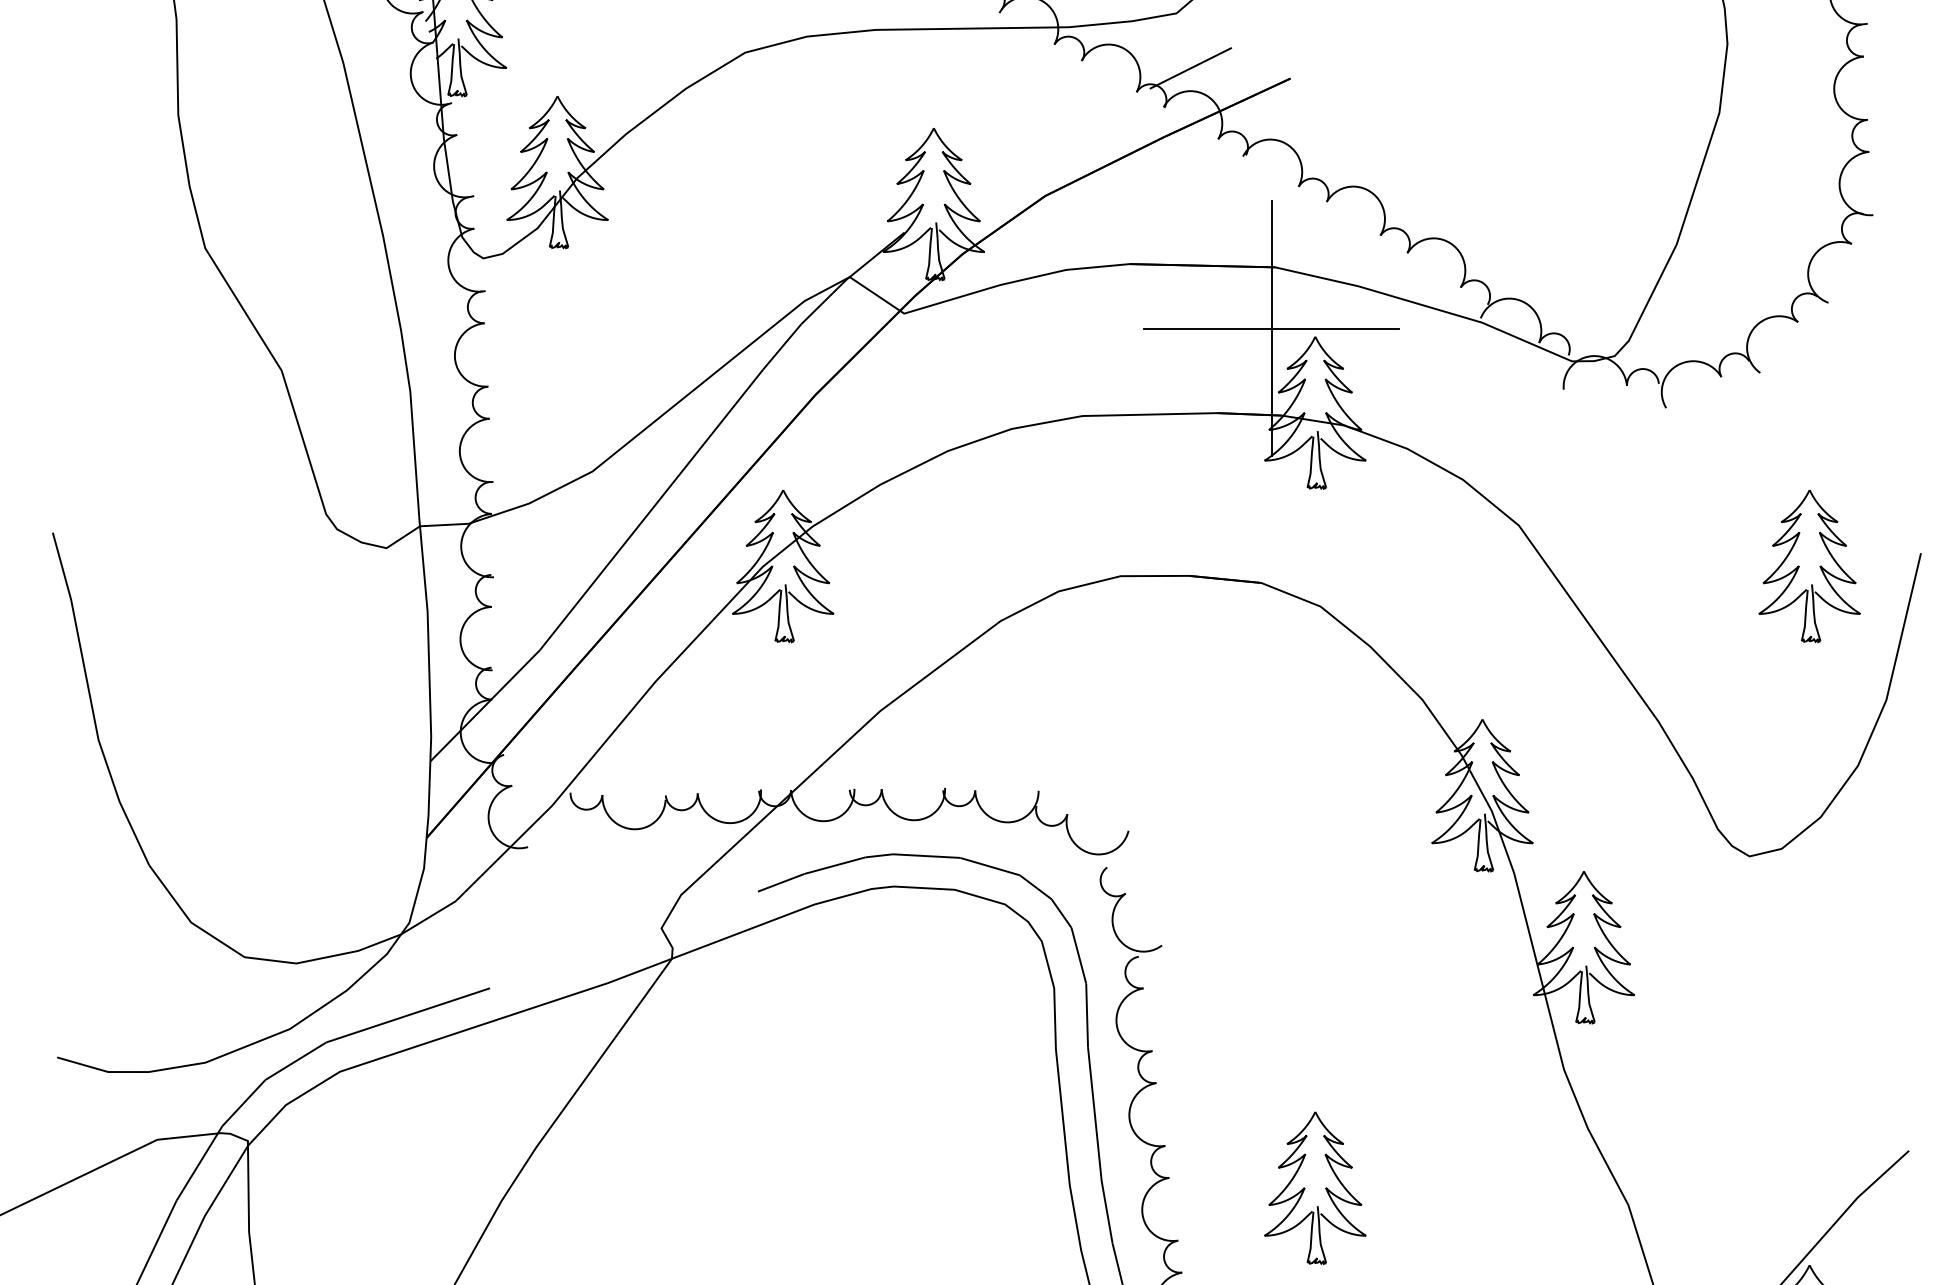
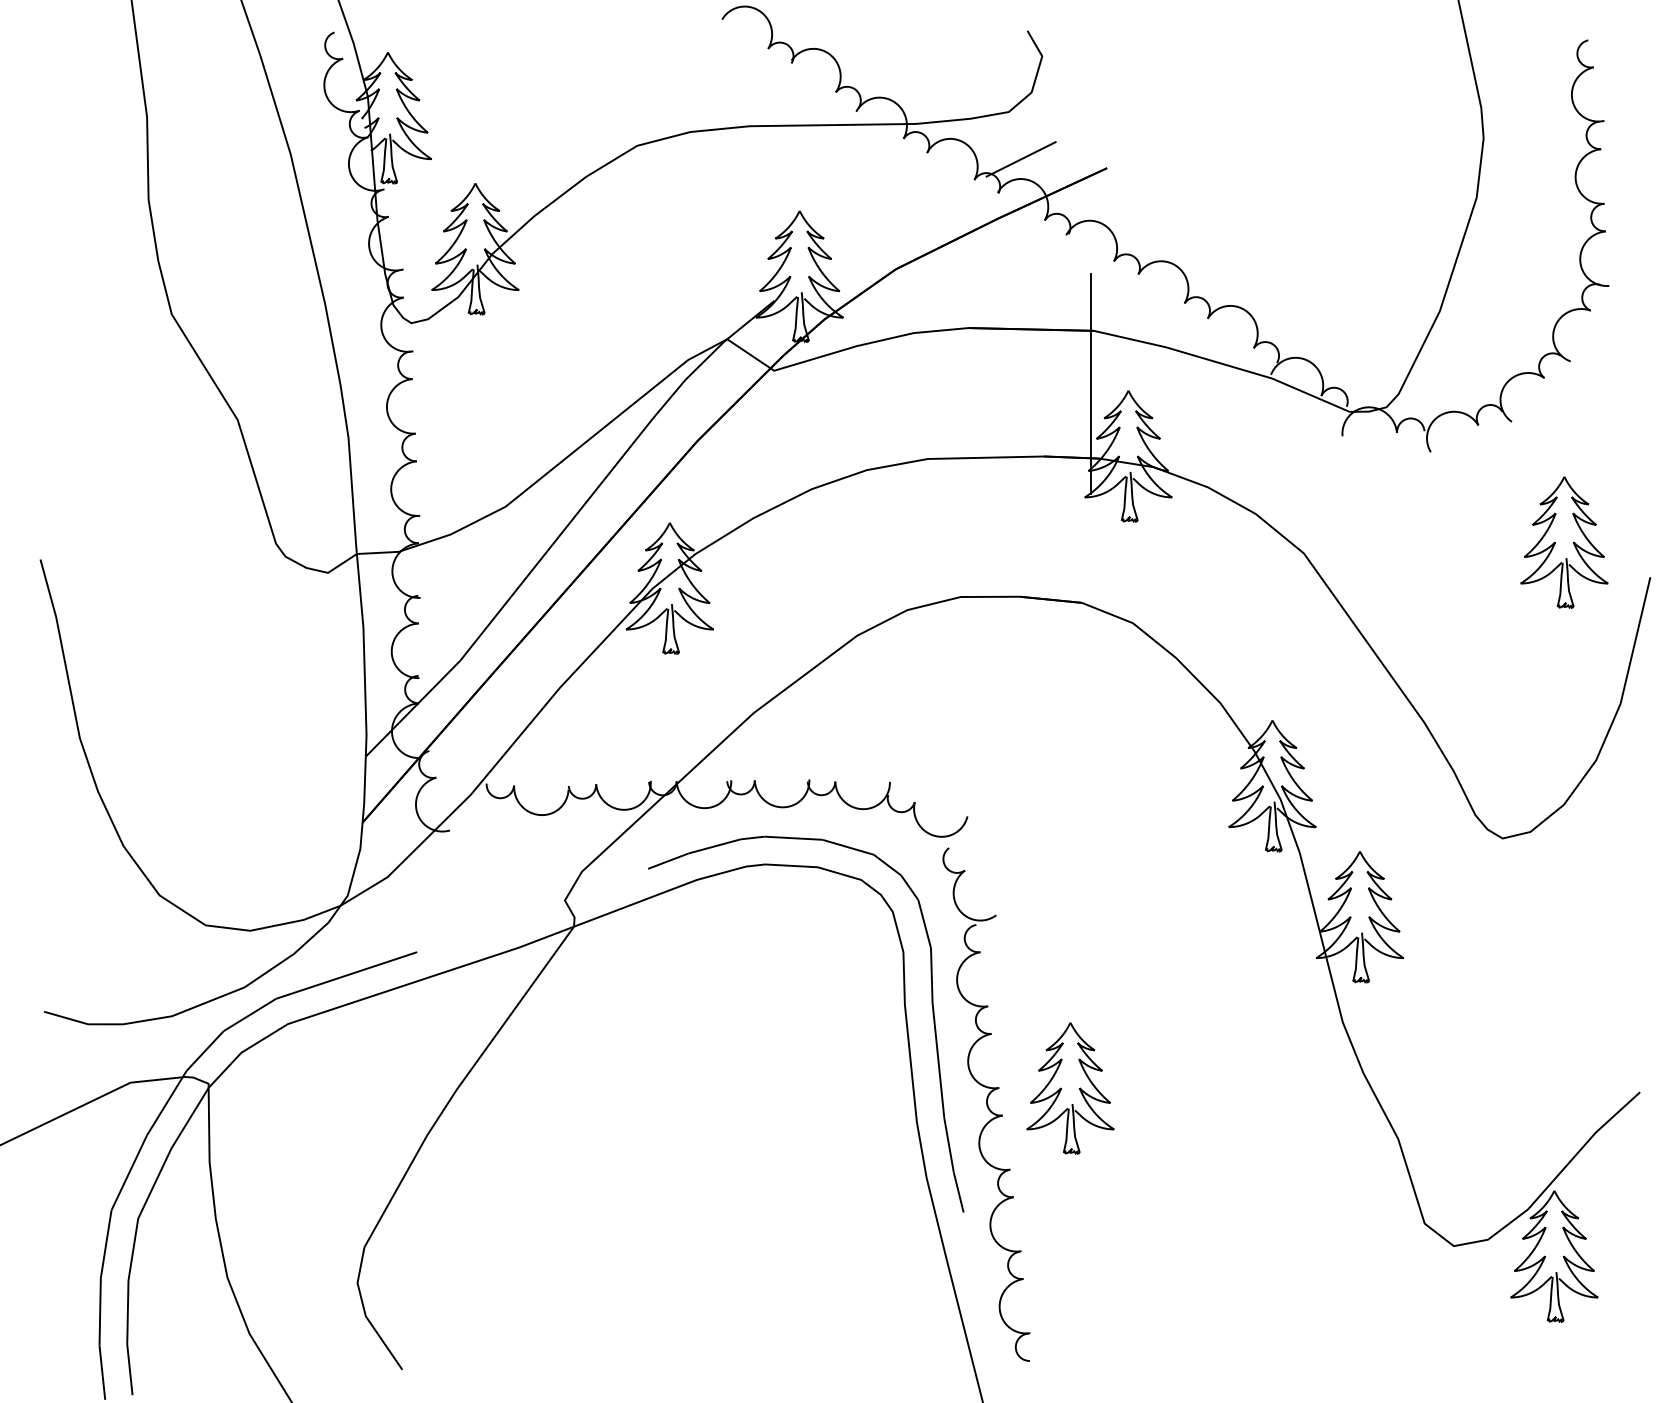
line: (1271, 328) -> (1090, 383), removed
part: (1809, 566) -> (1564, 542), moved
part: (1315, 1188) -> (1070, 1088), moved

